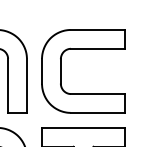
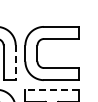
line: (26, 86) -> (15, 63), solid -> dashed
line: (84, 127) -> (52, 89), solid -> dashed

